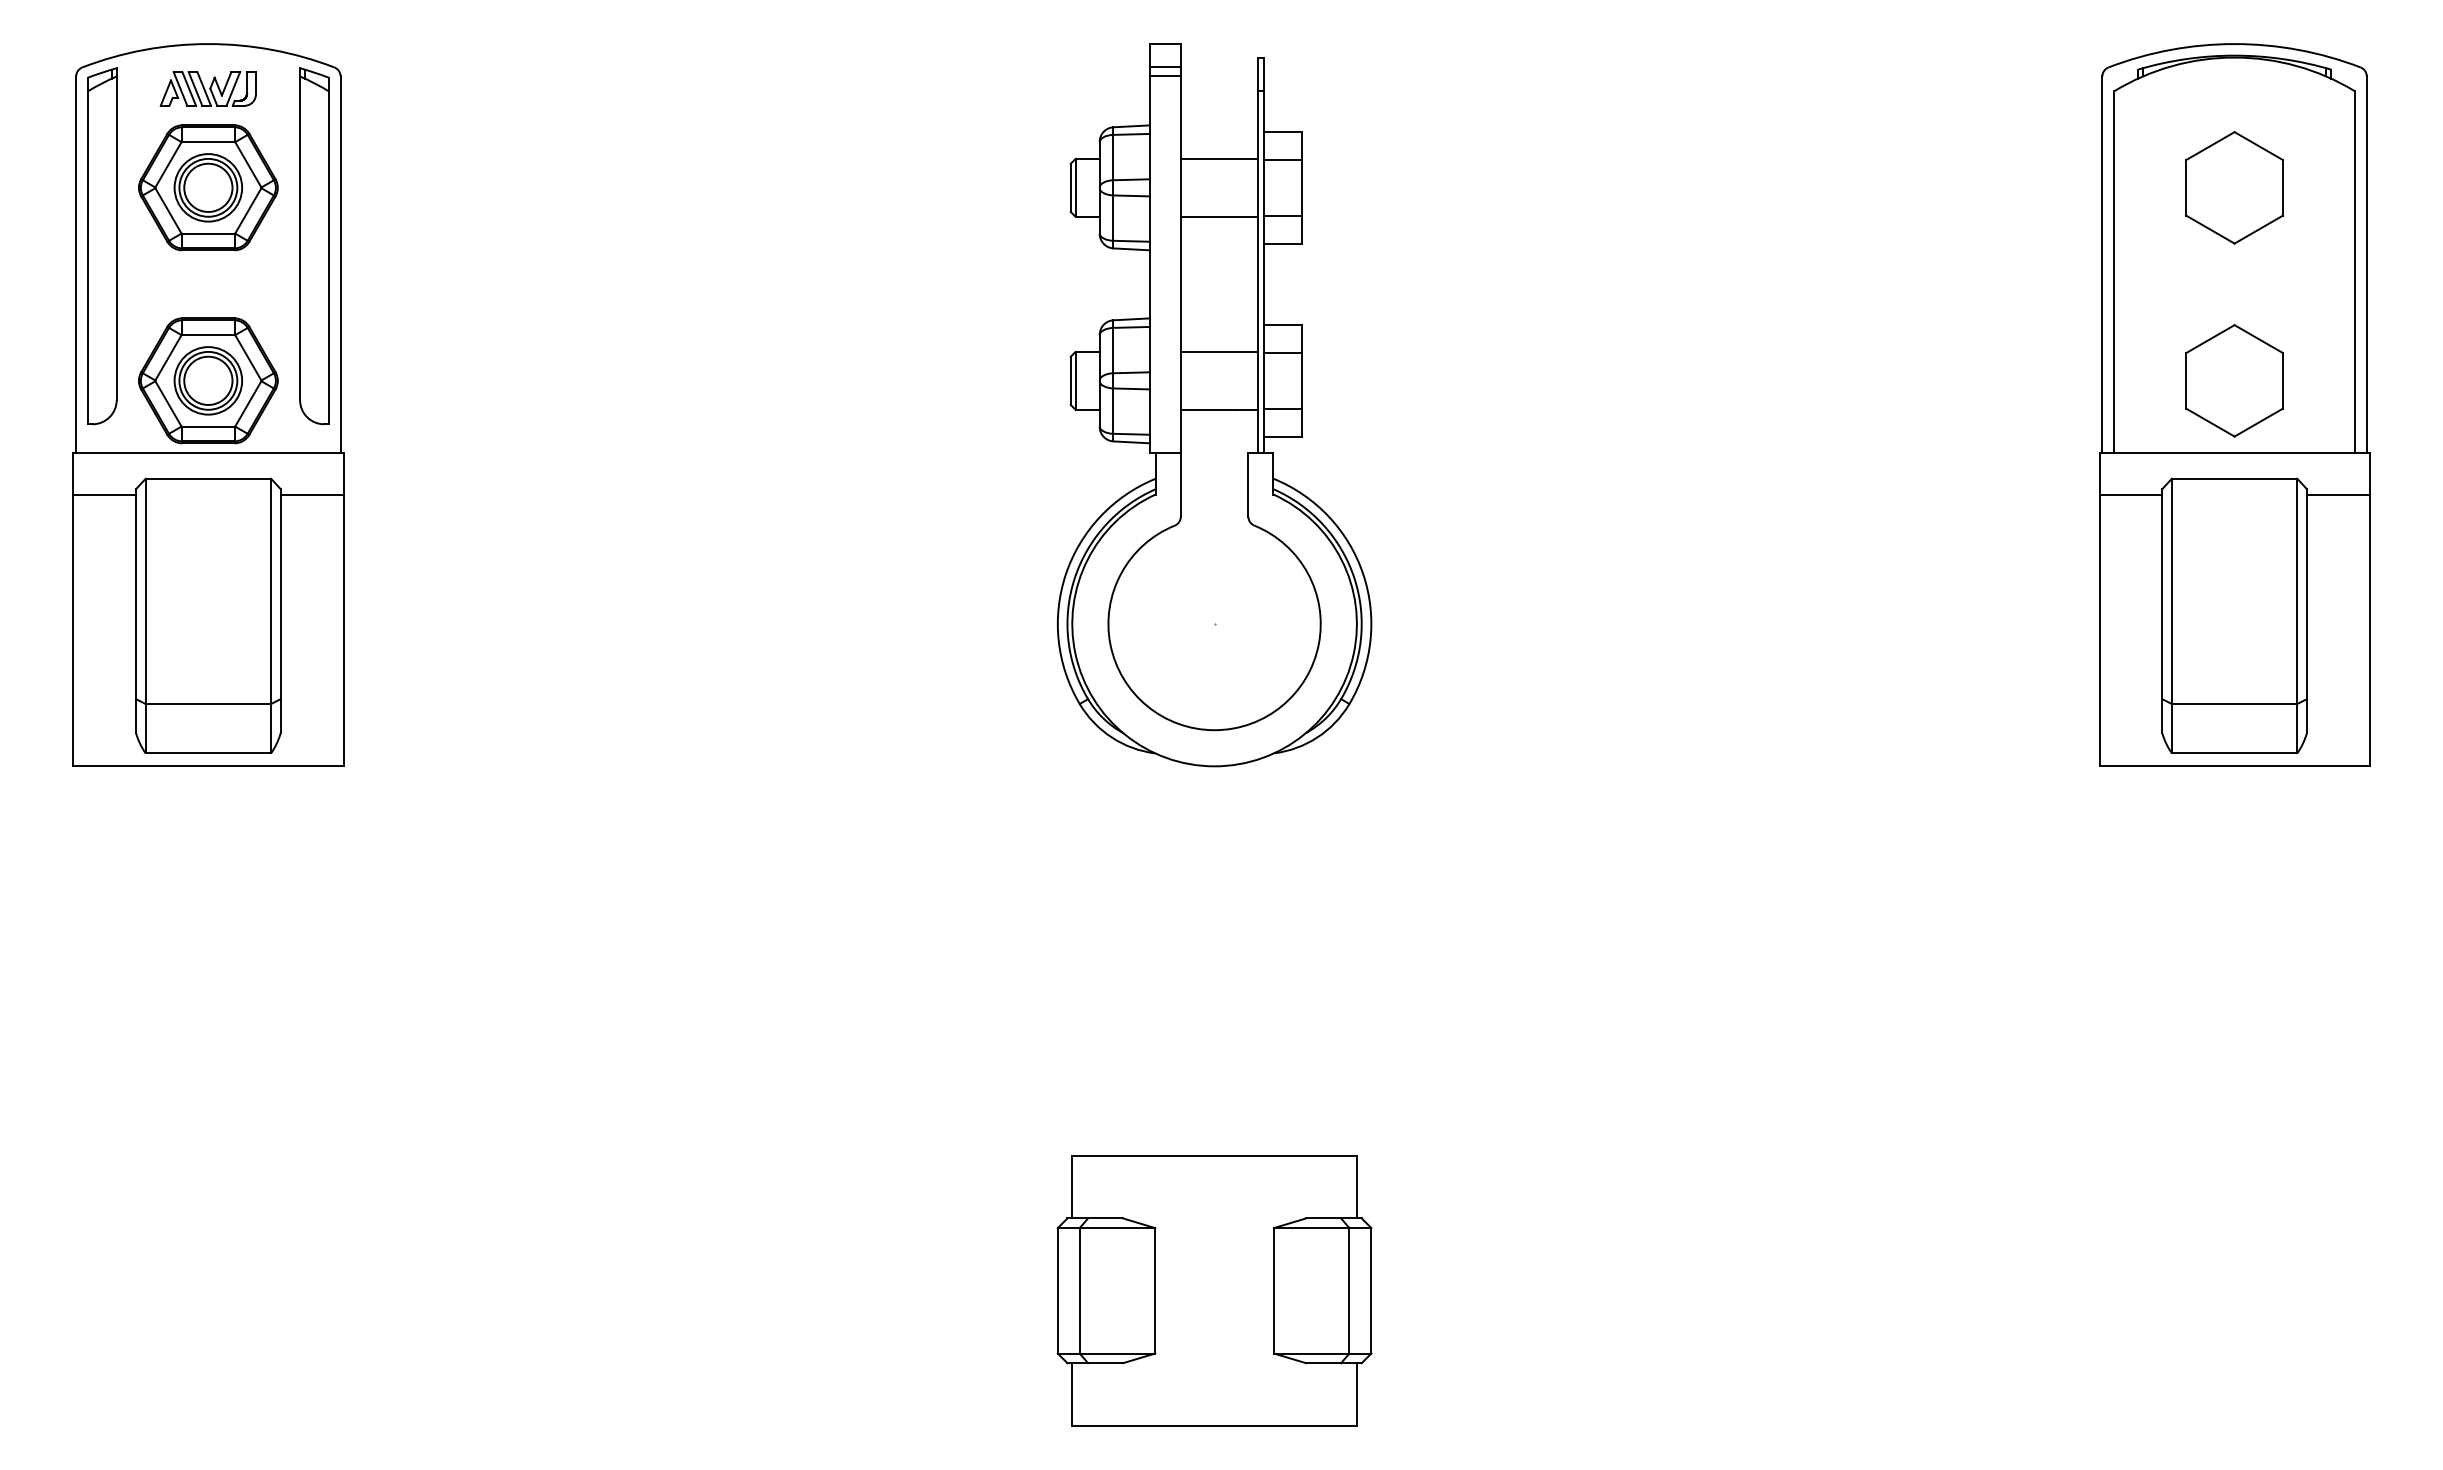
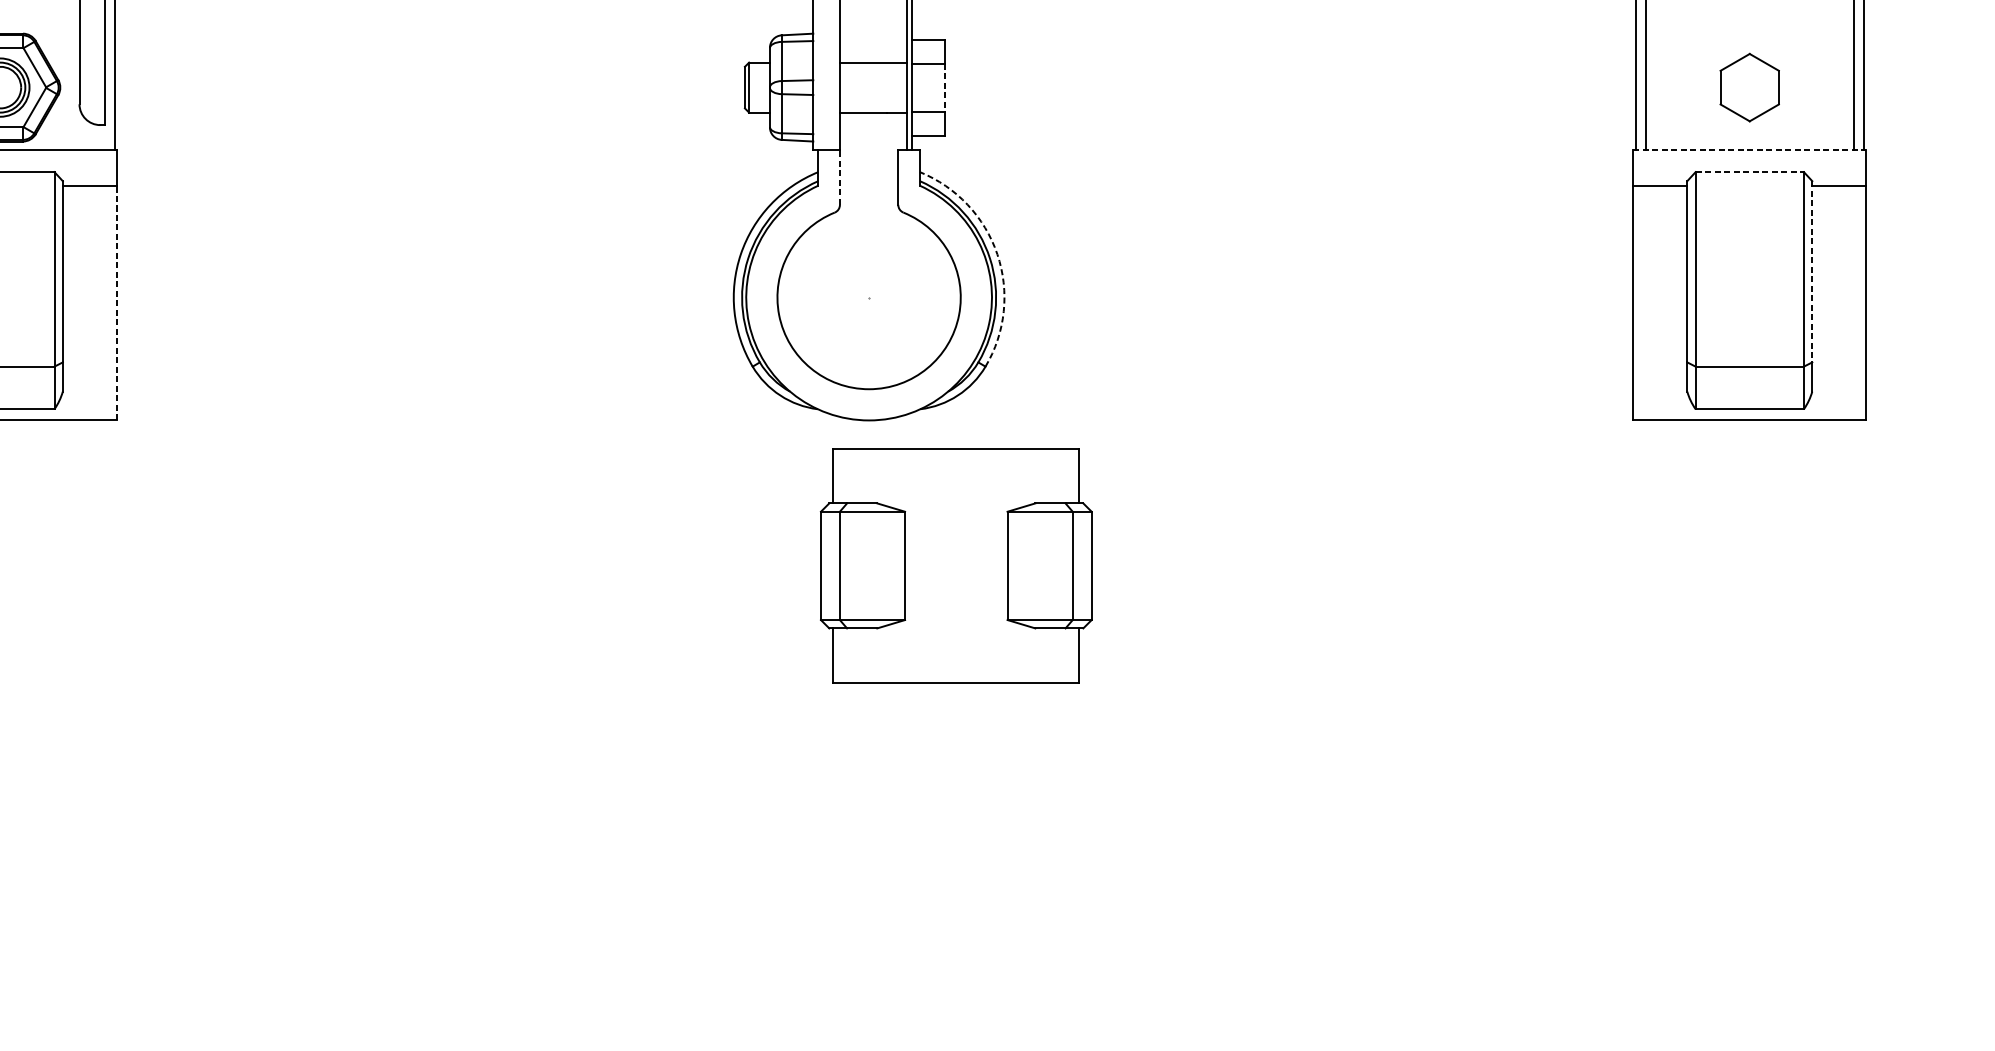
line: (1302, 380) -> (945, 87), solid -> dashed
part: (2234, 380) -> (1749, 87), size x0.7
line: (2235, 453) -> (1750, 150), solid -> dashed
line: (2234, 478) -> (1749, 171), solid -> dashed
line: (1180, 484) -> (839, 177), solid -> dashed
arc: (1363, 573) -> (997, 253), solid -> dashed
line: (2306, 594) -> (1811, 272), solid -> dashed
line: (343, 630) -> (117, 303), solid -> dashed
part: (1214, 1290) -> (956, 565), moved

